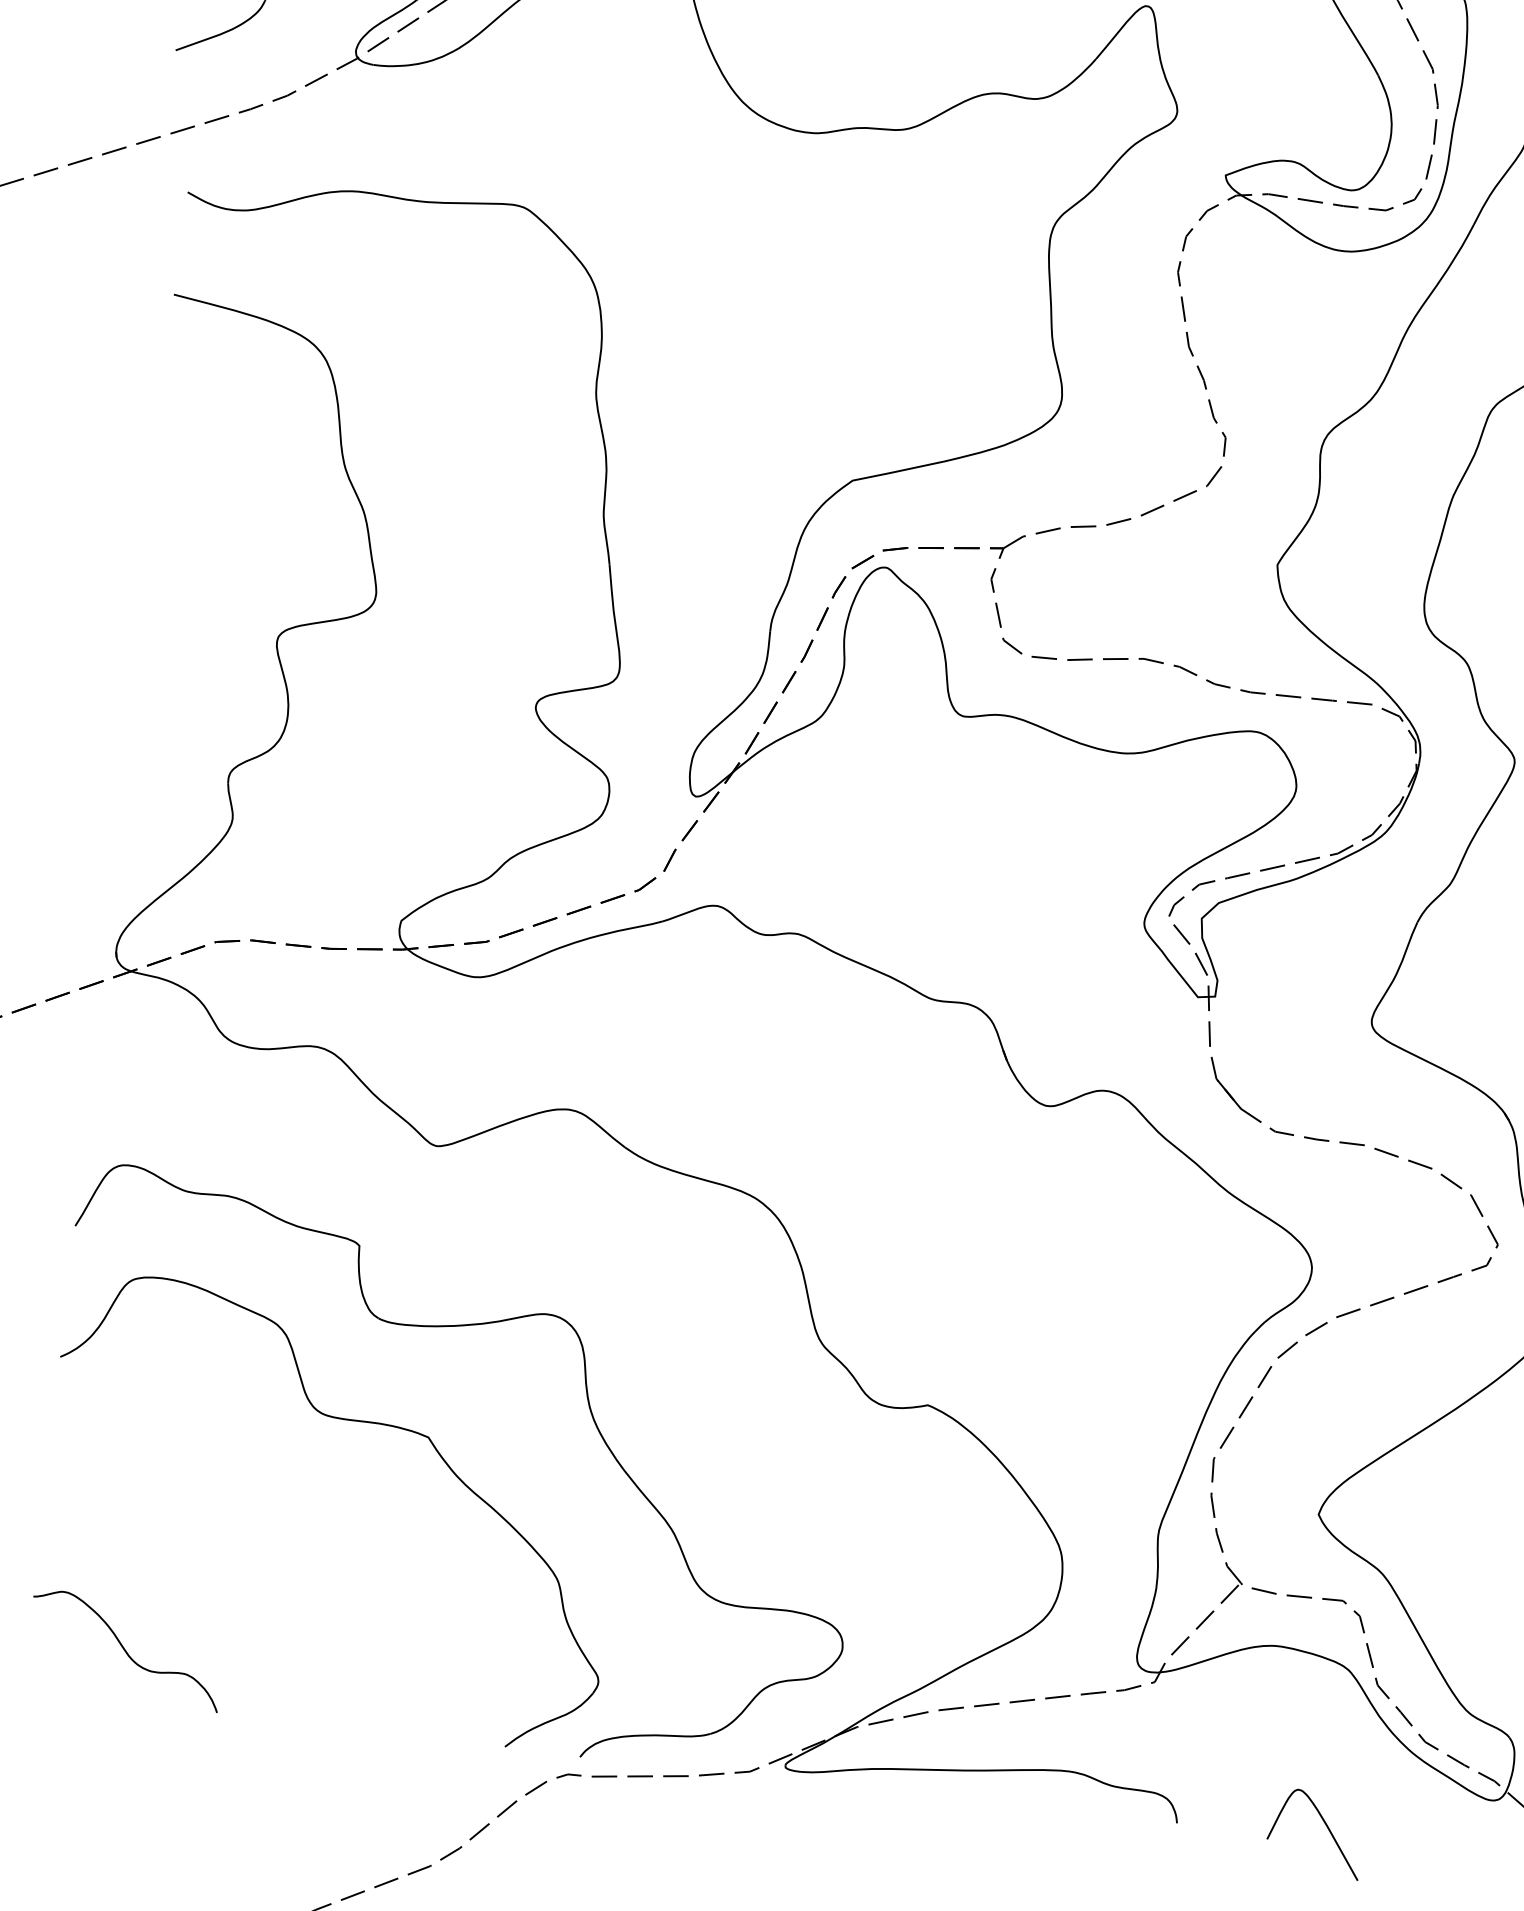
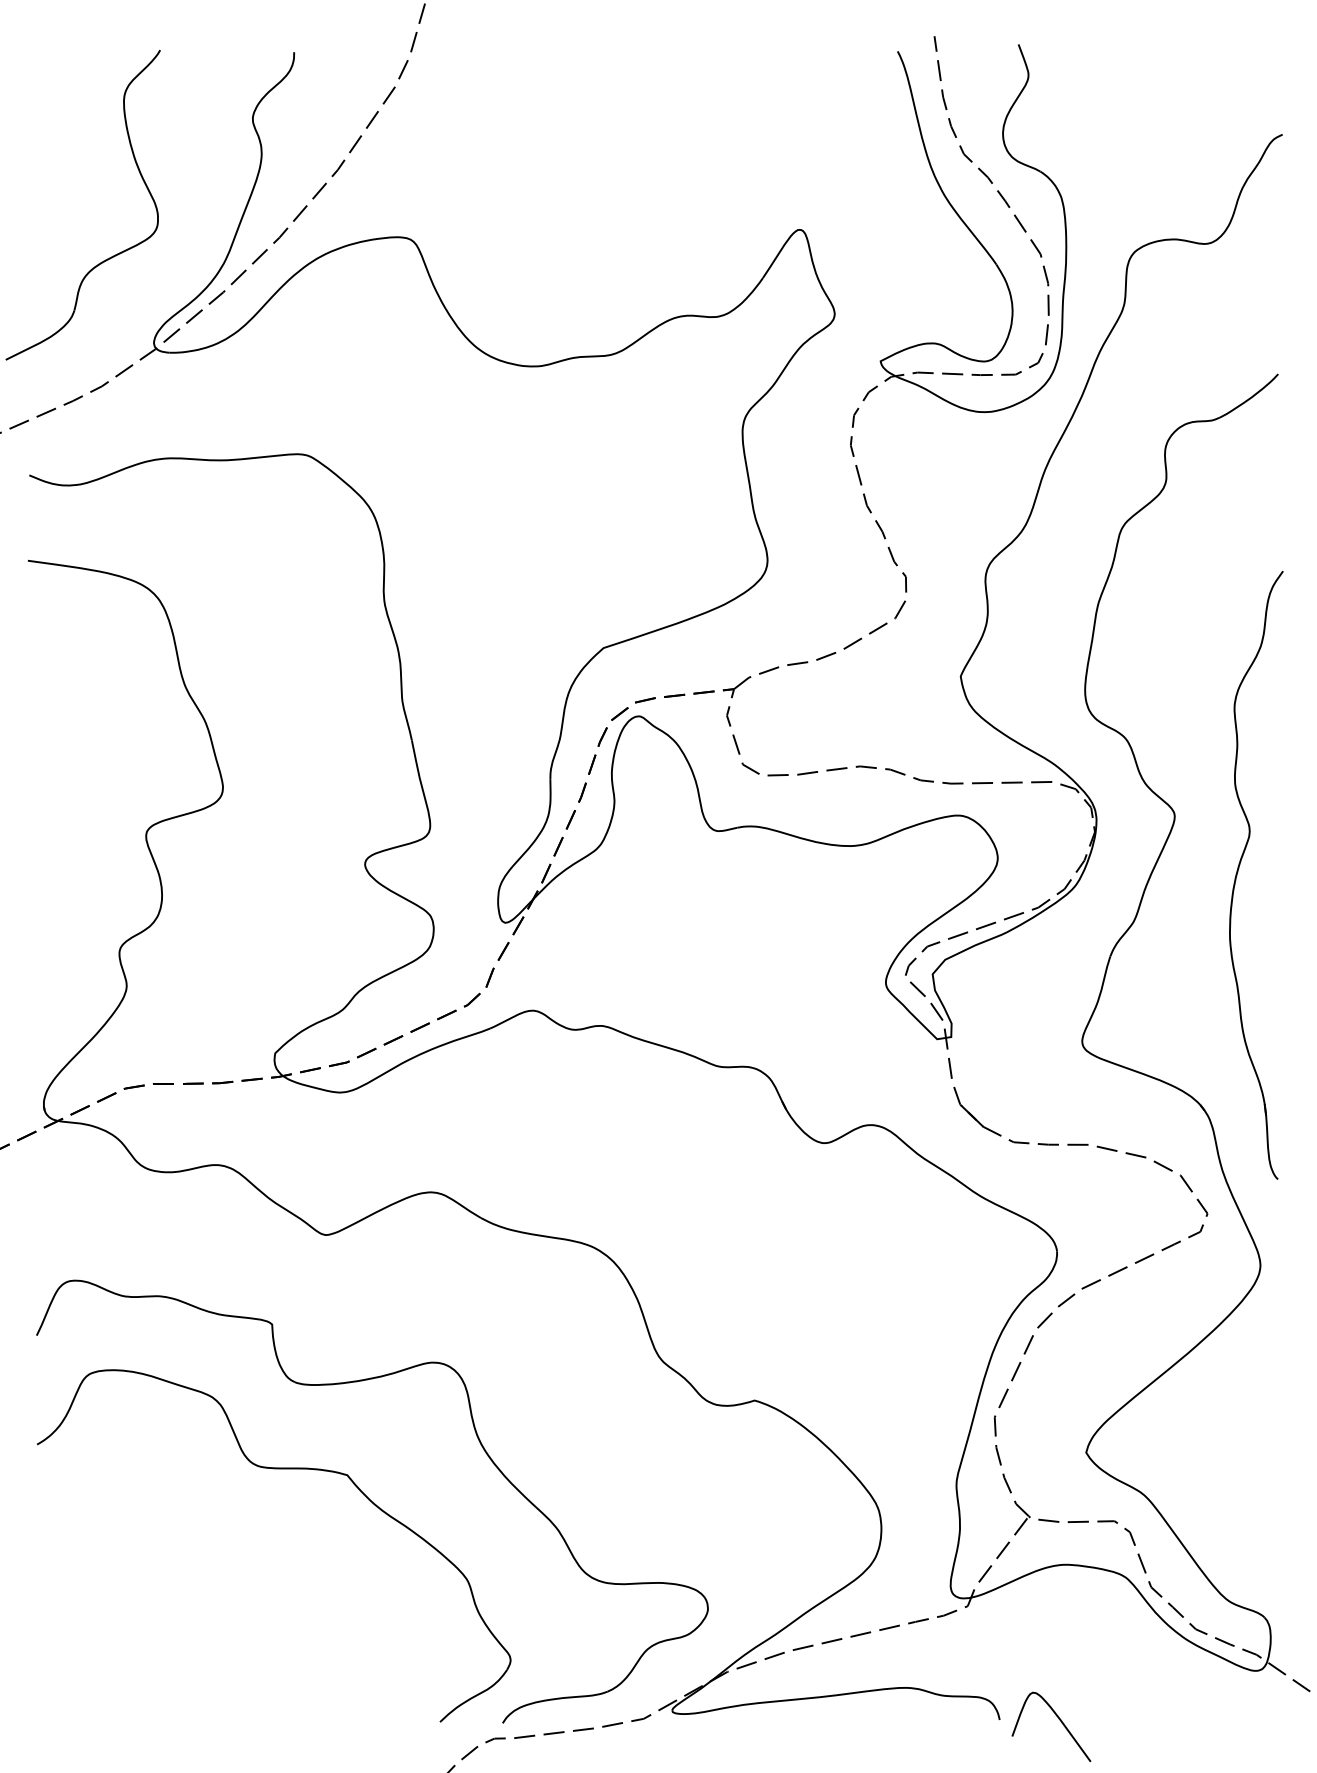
curve: (126, 1650) -> (119, 1679), removed
curve: (1325, 1825) -> (1058, 1719), moved

